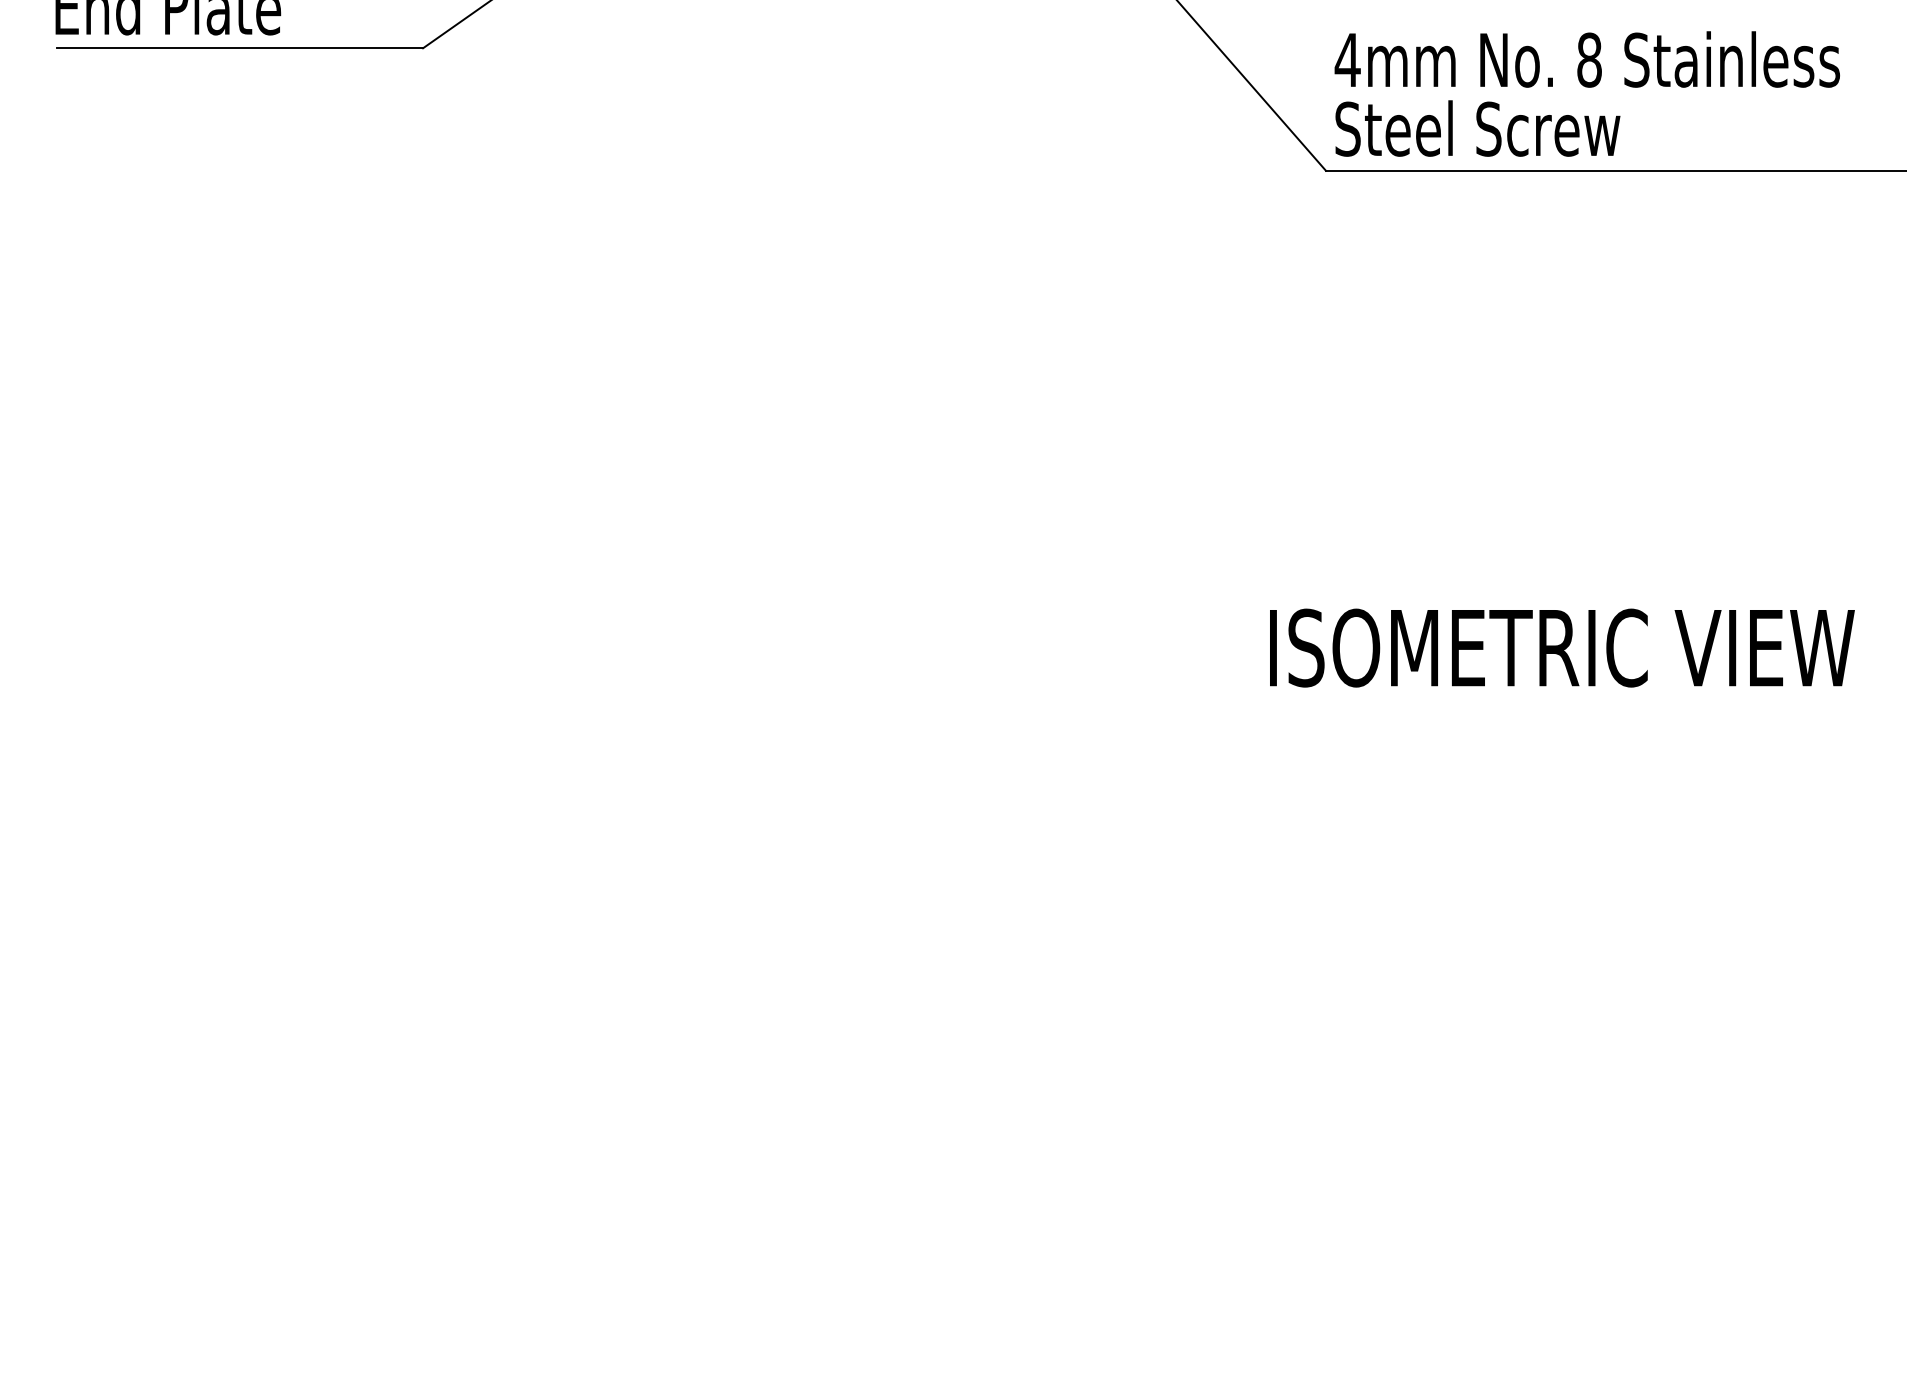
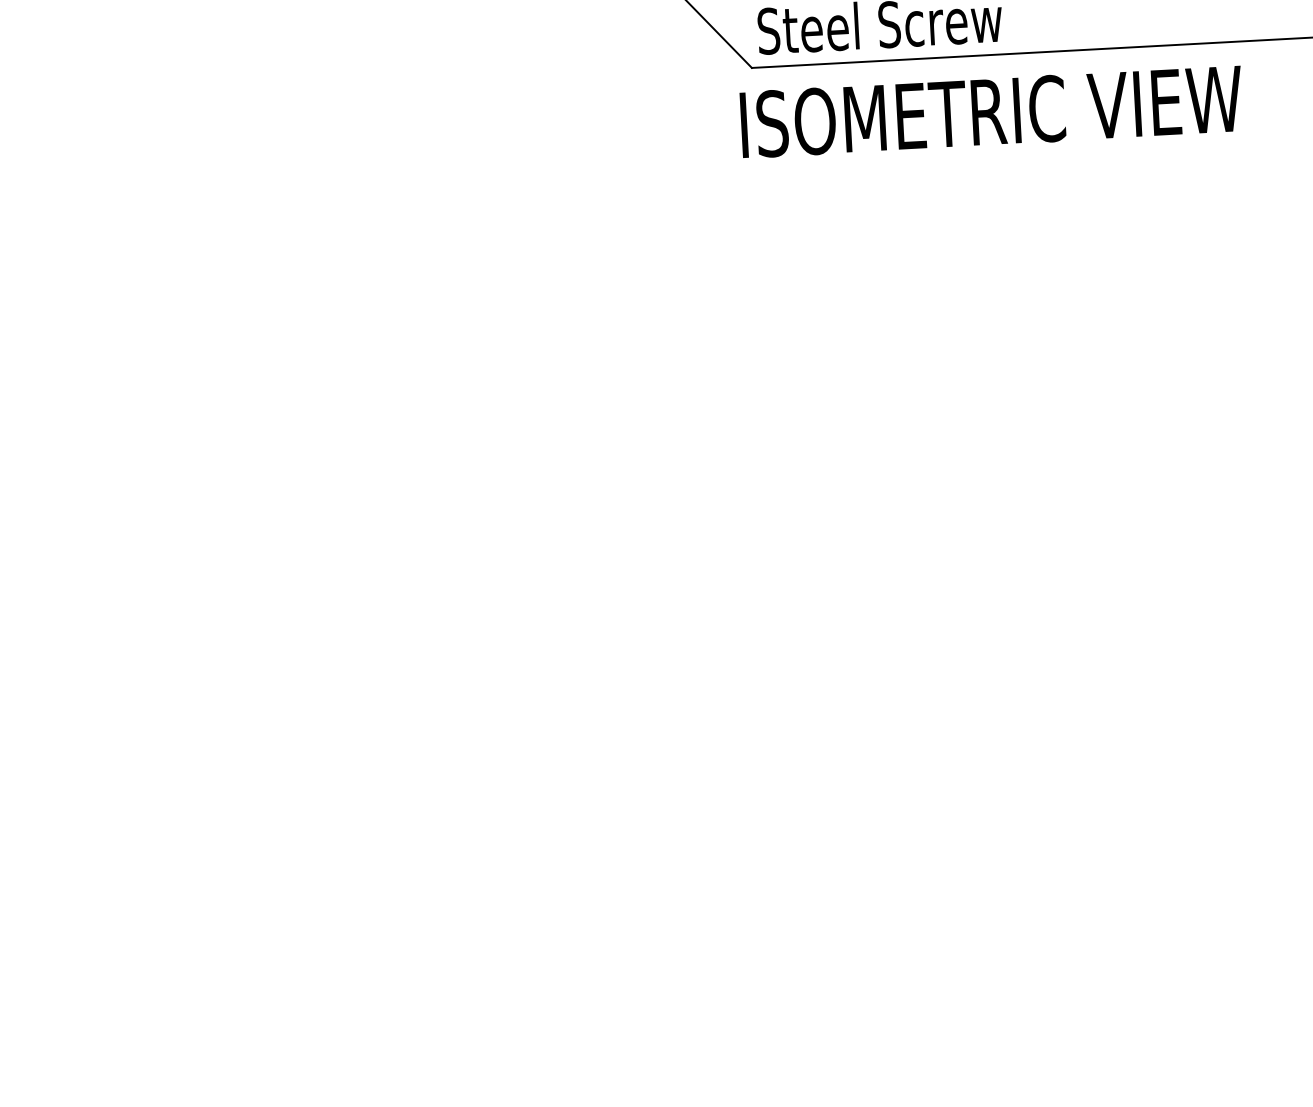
text: (1562, 647) -> (991, 111), moved

